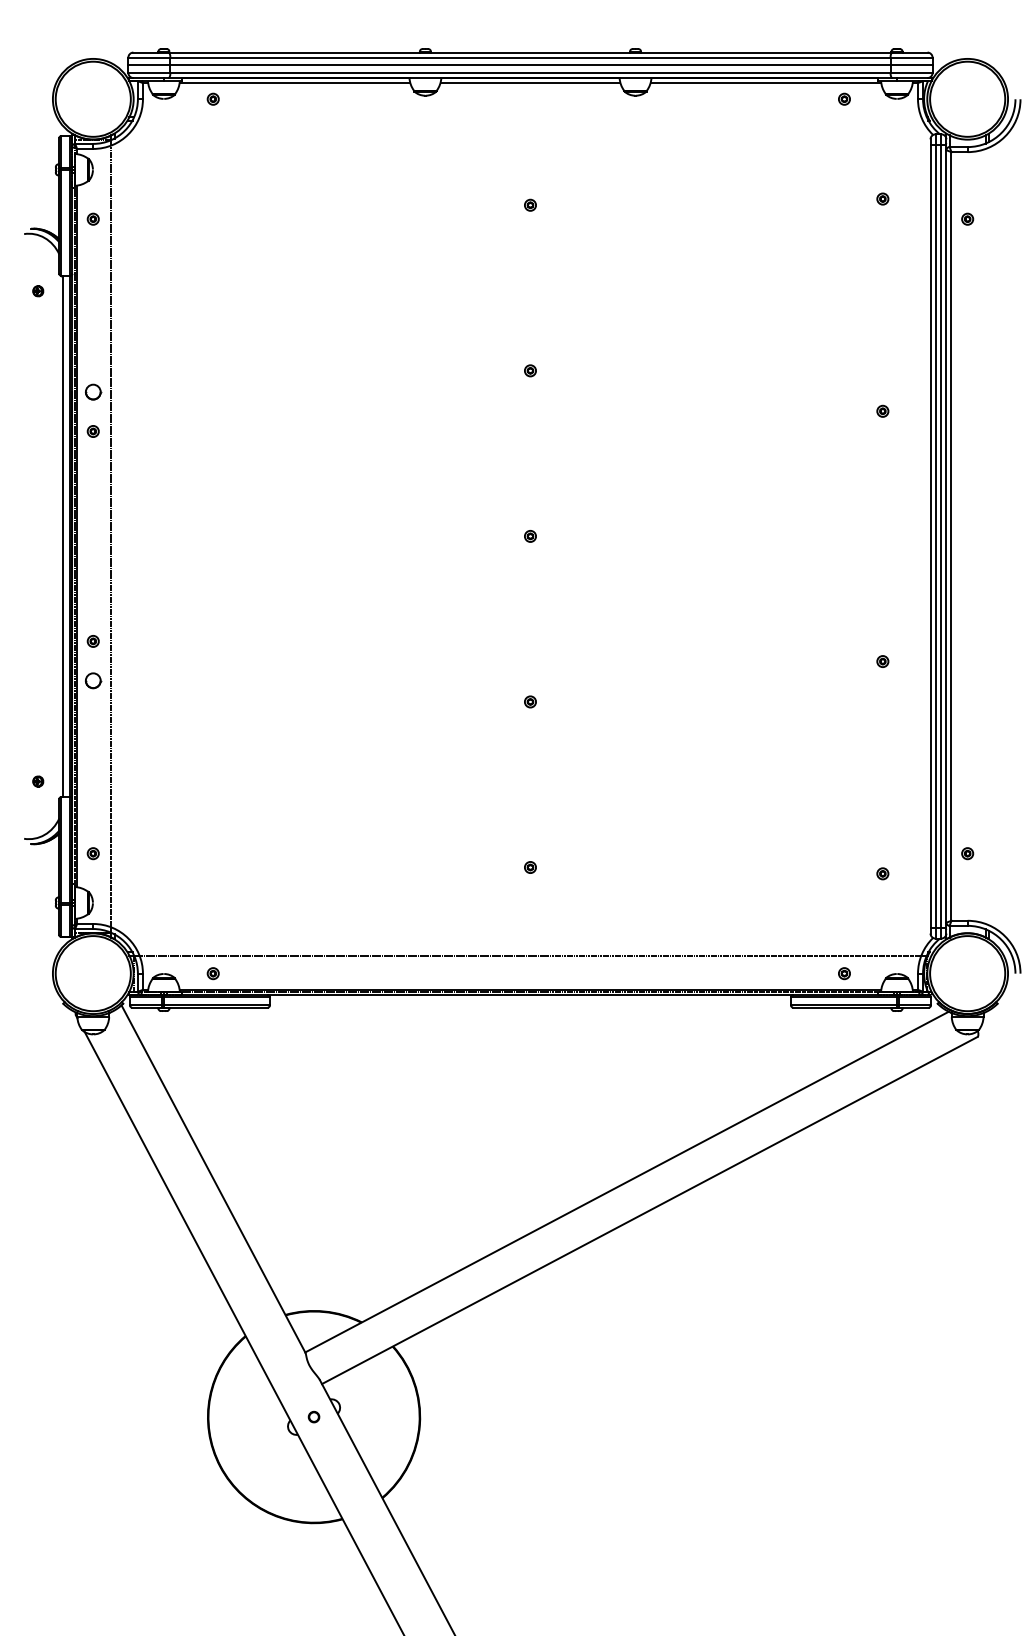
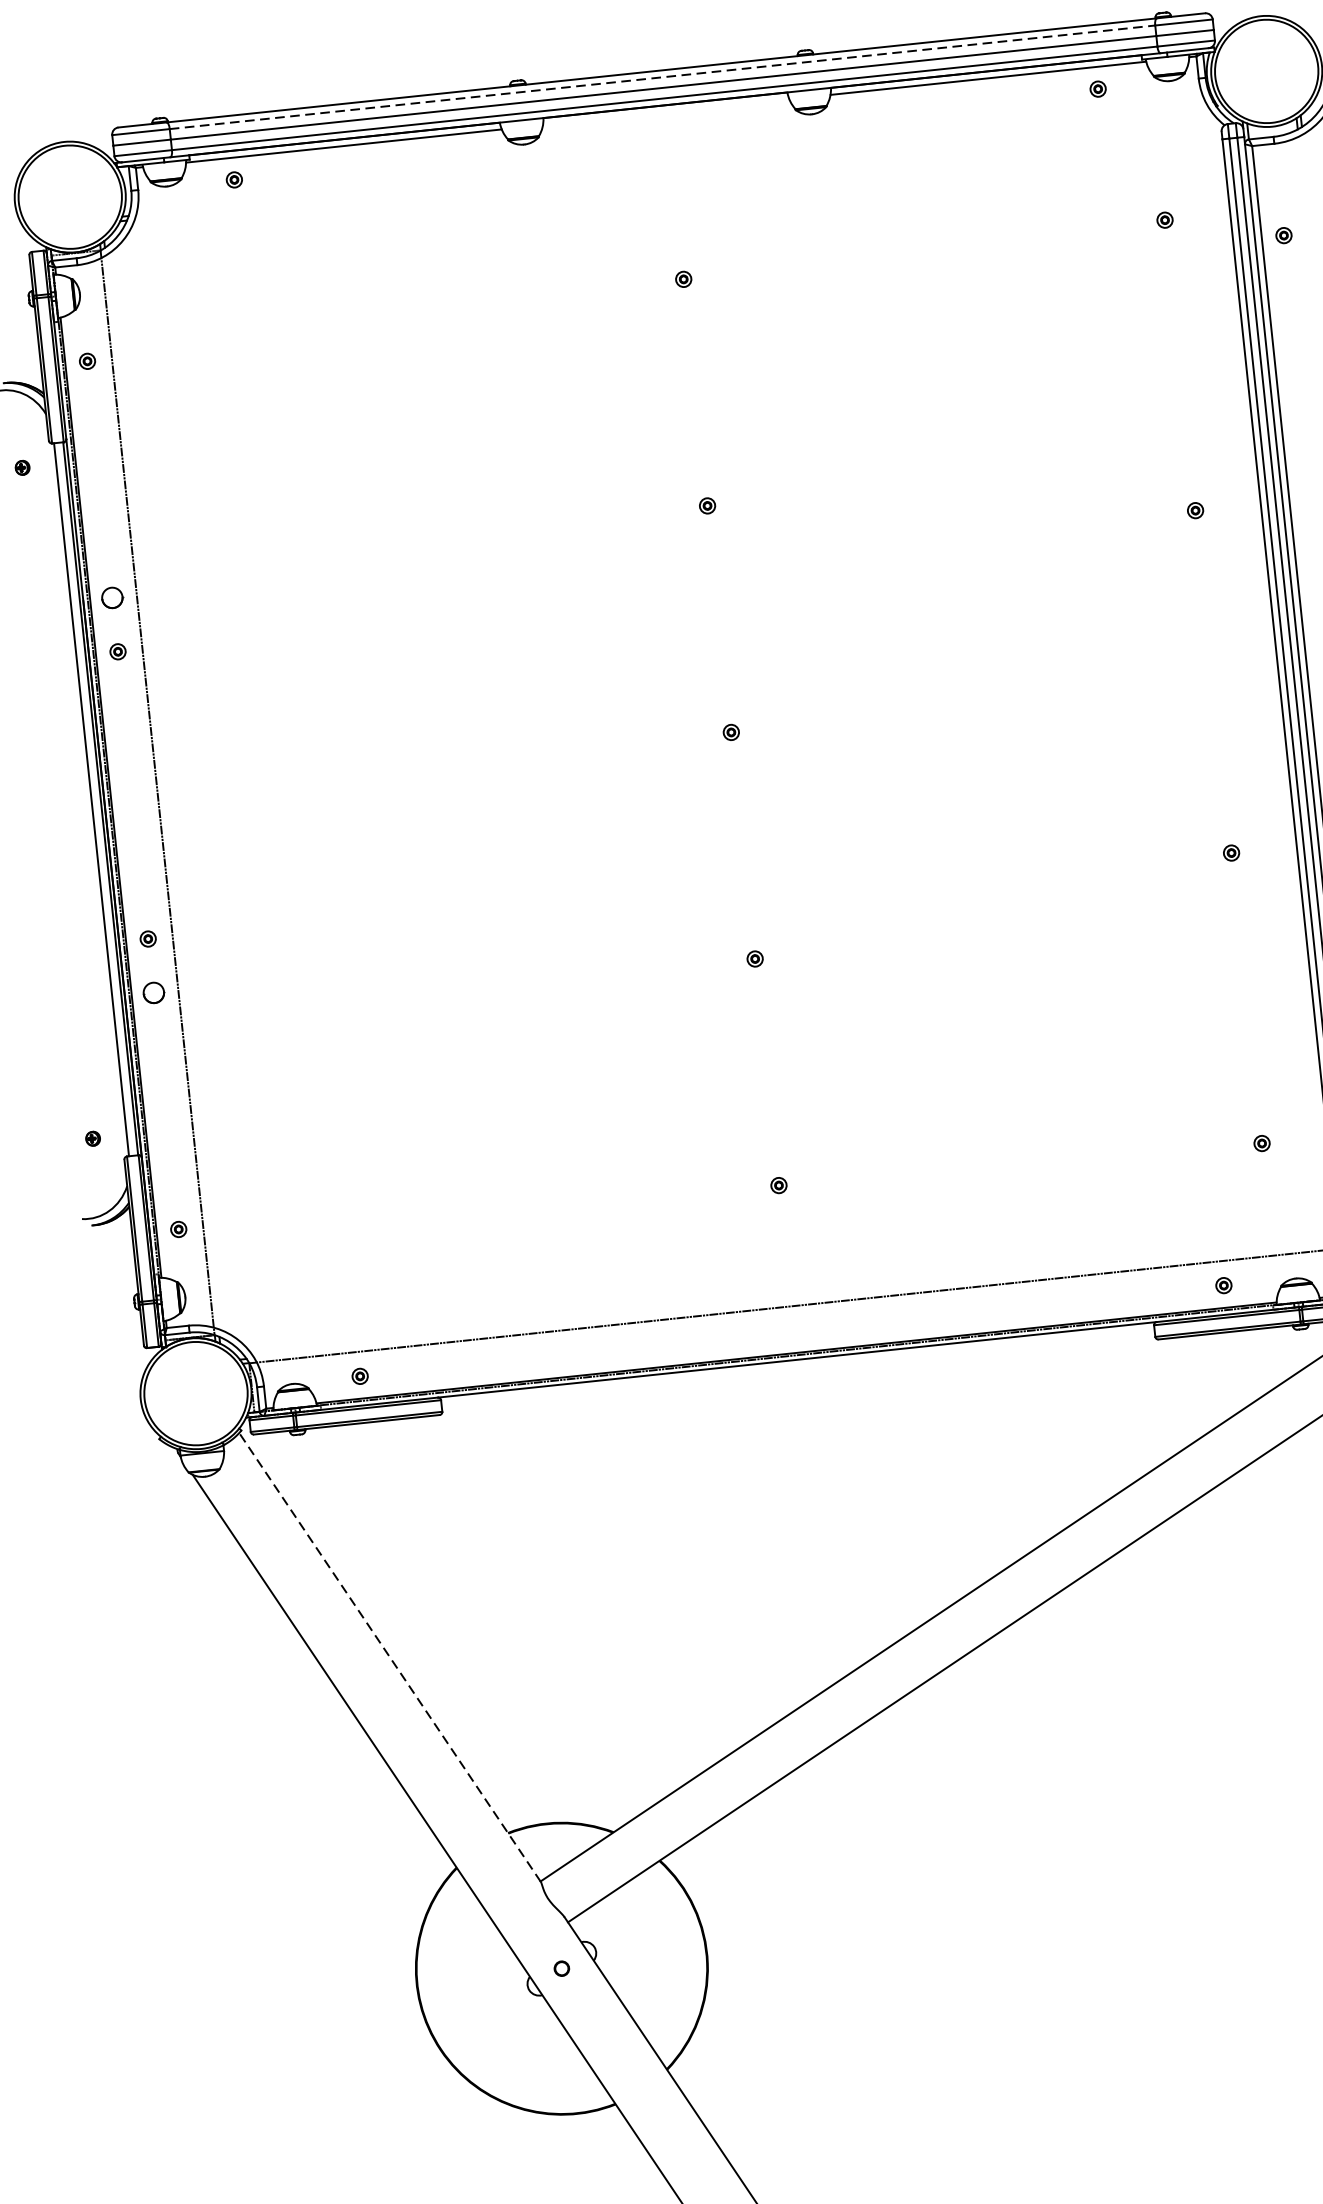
line: (530, 57) -> (662, 77), solid -> dashed
line: (530, 83) -> (666, 112), removed
line: (213, 1179) -> (390, 1658), solid -> dashed

